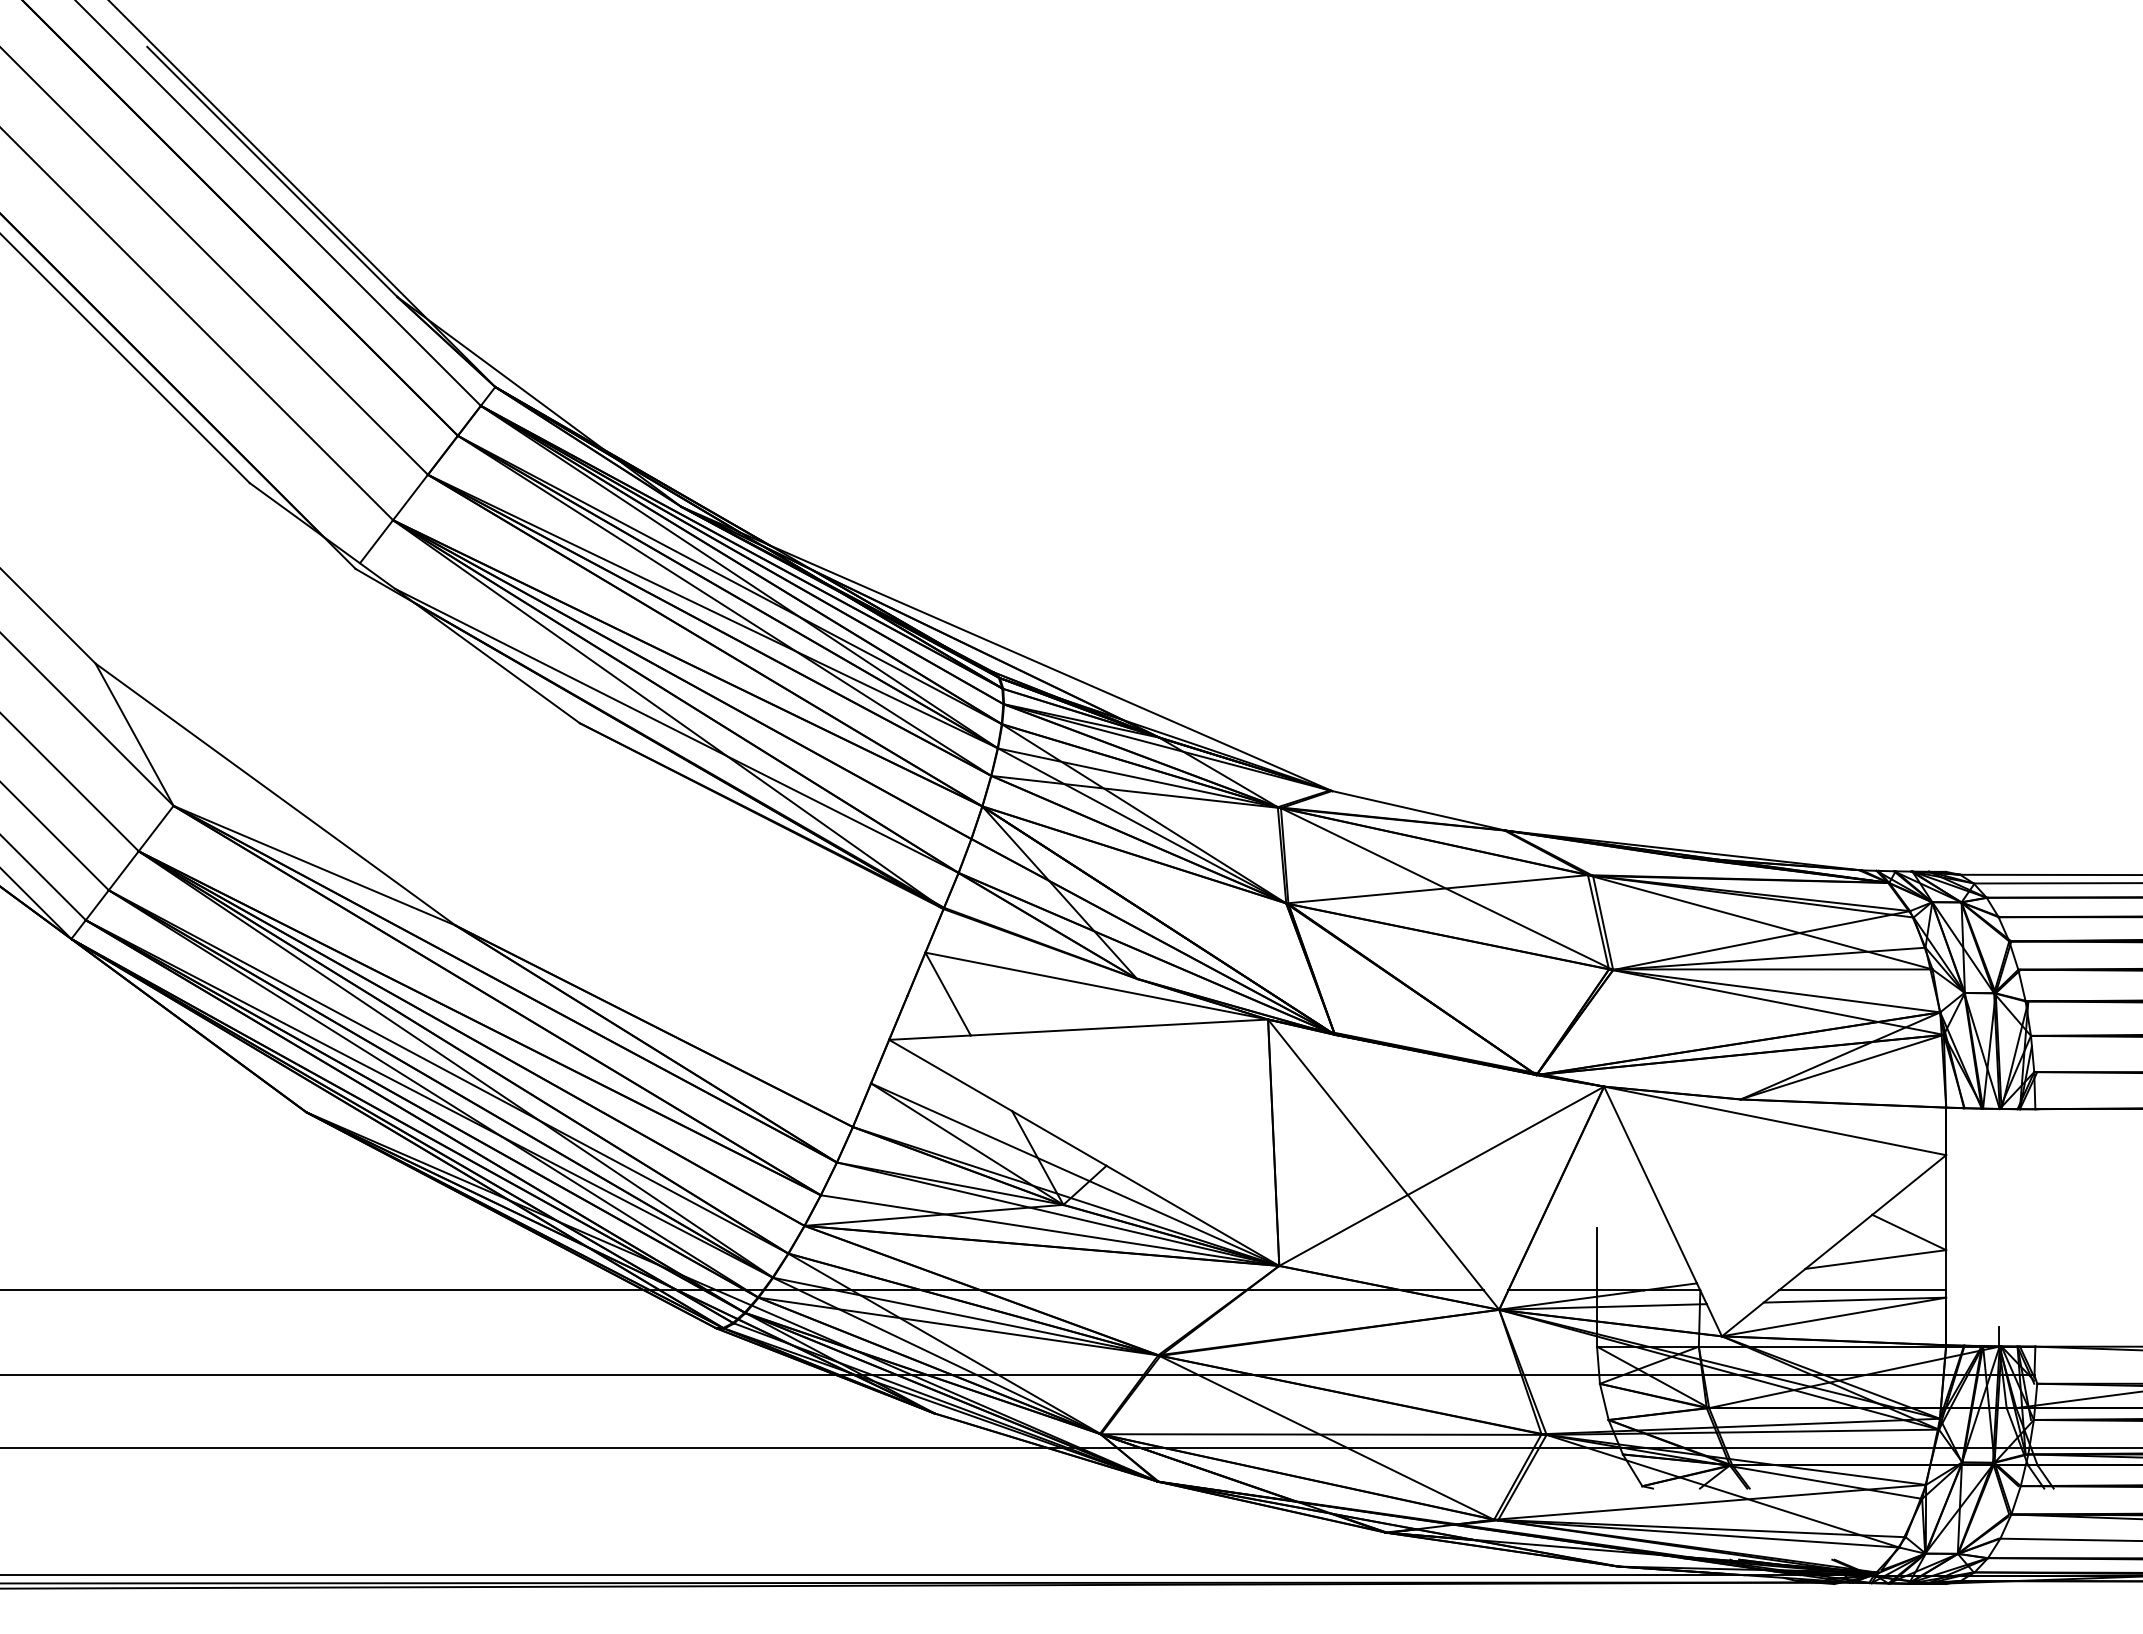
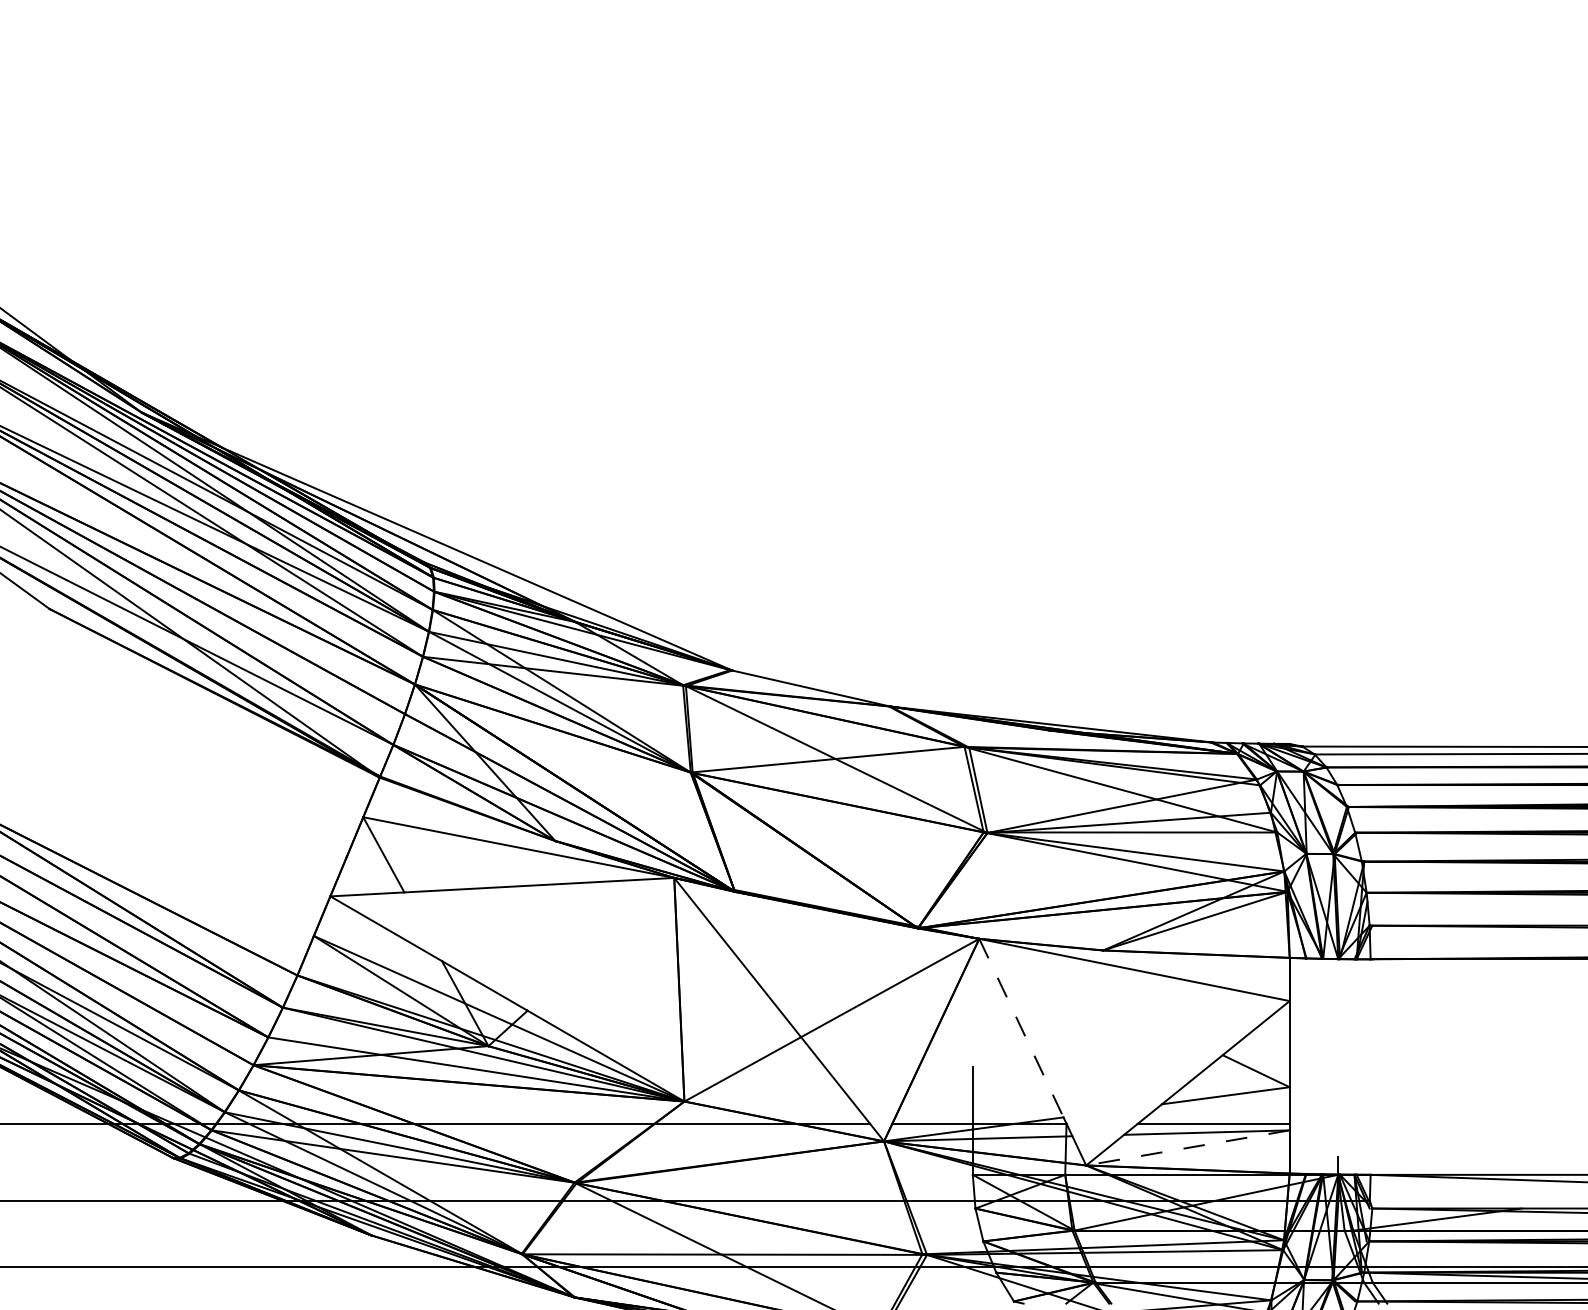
line: (1650, 1185) -> (1021, 1028), solid -> dashed
line: (1834, 1316) -> (1188, 1147), solid -> dashed

